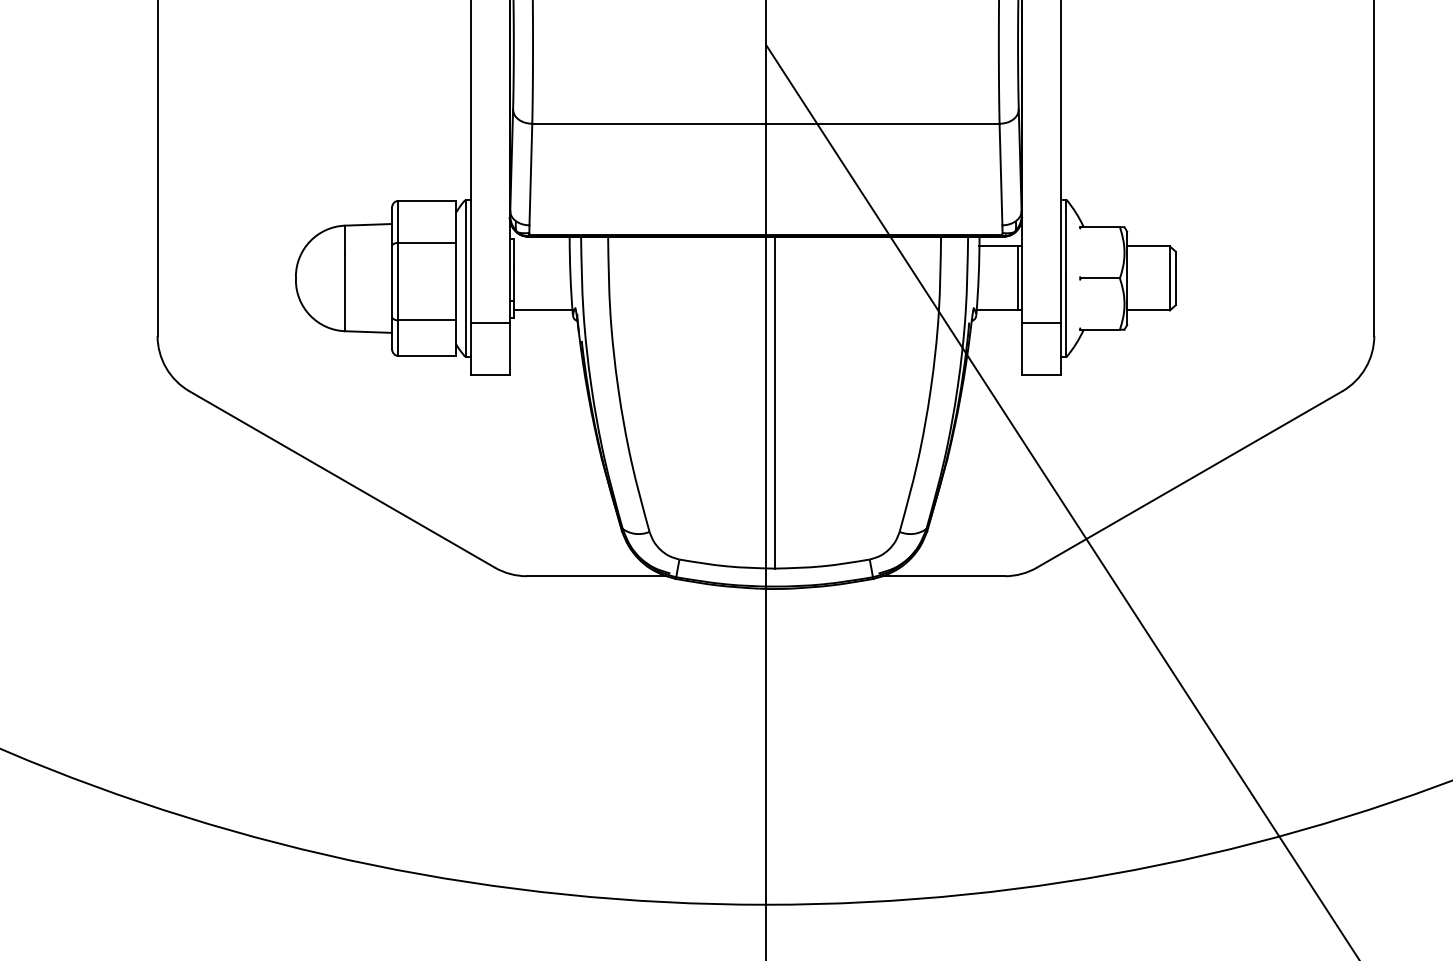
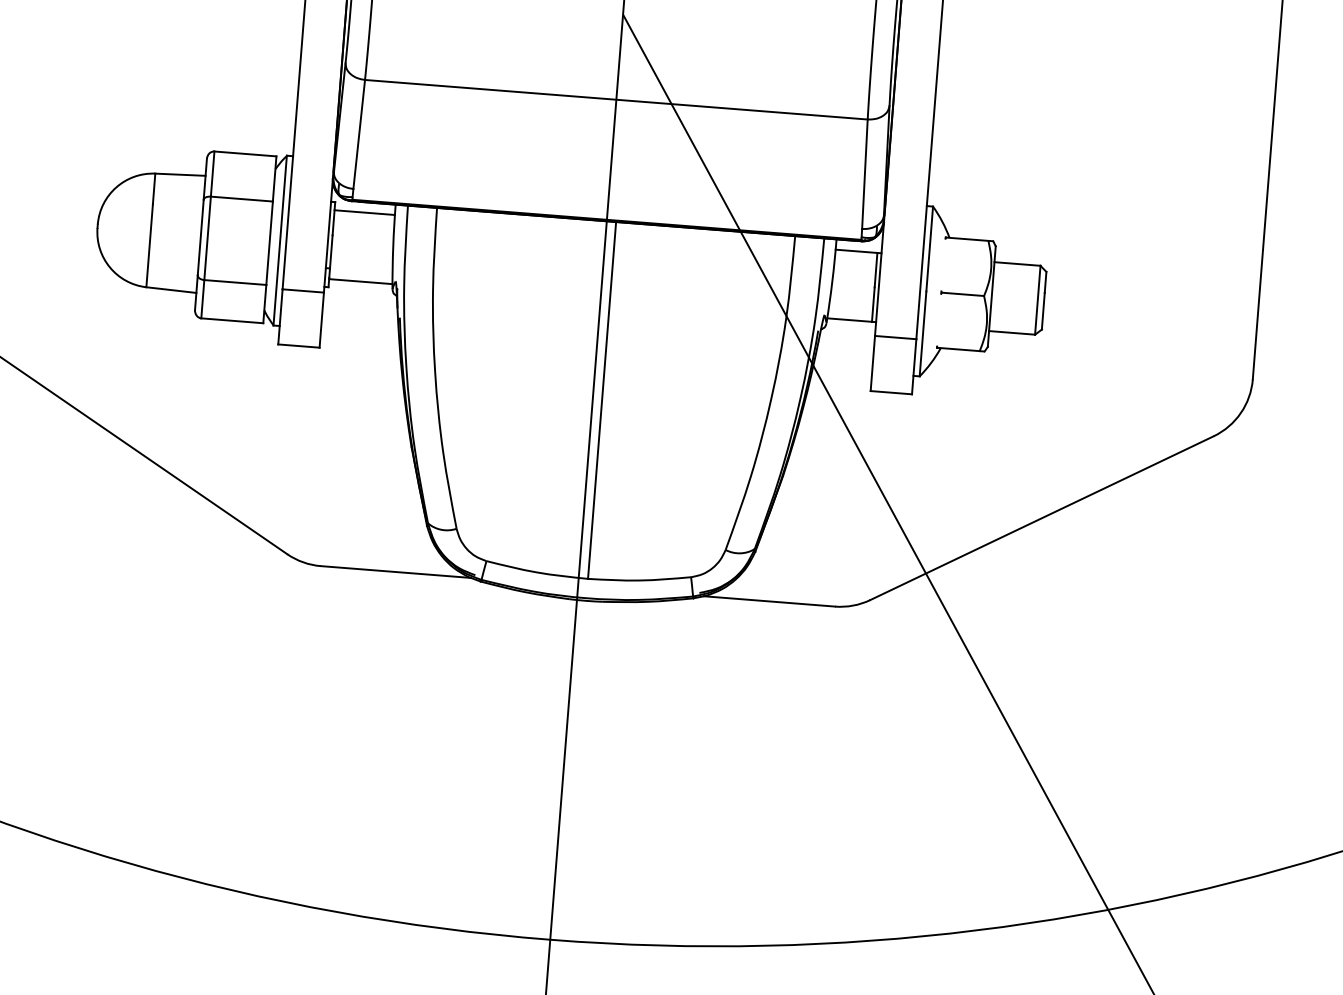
line: (541, 246) -> (364, 212), added

